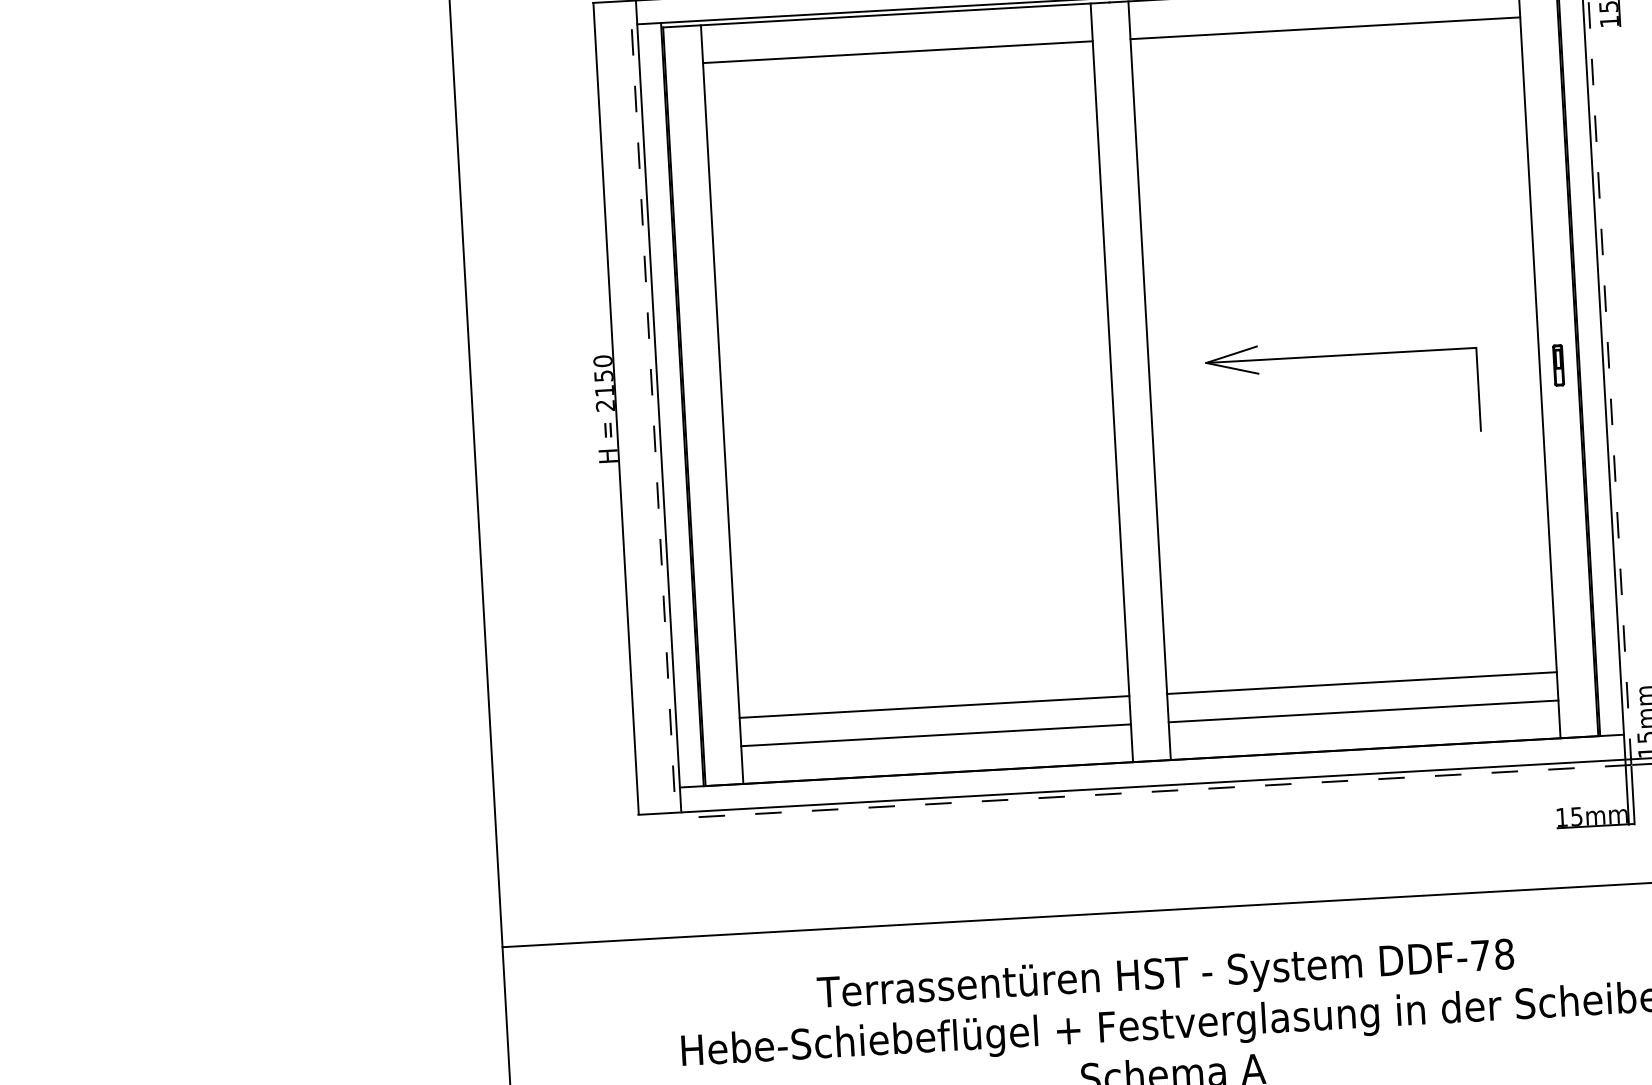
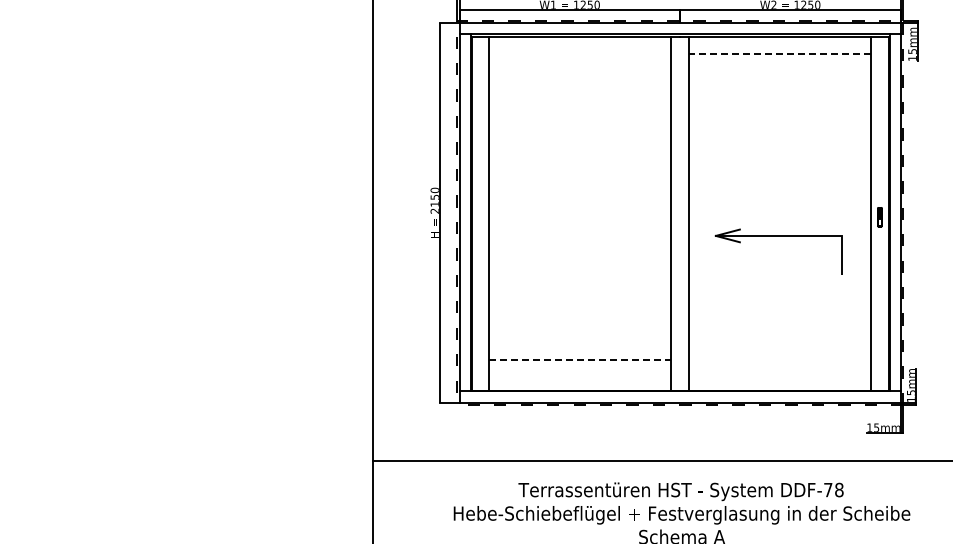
line: (1324, 29) -> (779, 54), solid -> dashed
line: (898, 52) -> (580, 54), removed
part: (1340, 356) -> (778, 236), moved
line: (1362, 683) -> (780, 360), removed
line: (934, 707) -> (580, 360), solid -> dashed
line: (1364, 711) -> (780, 373), removed
line: (936, 735) -> (580, 373), removed

